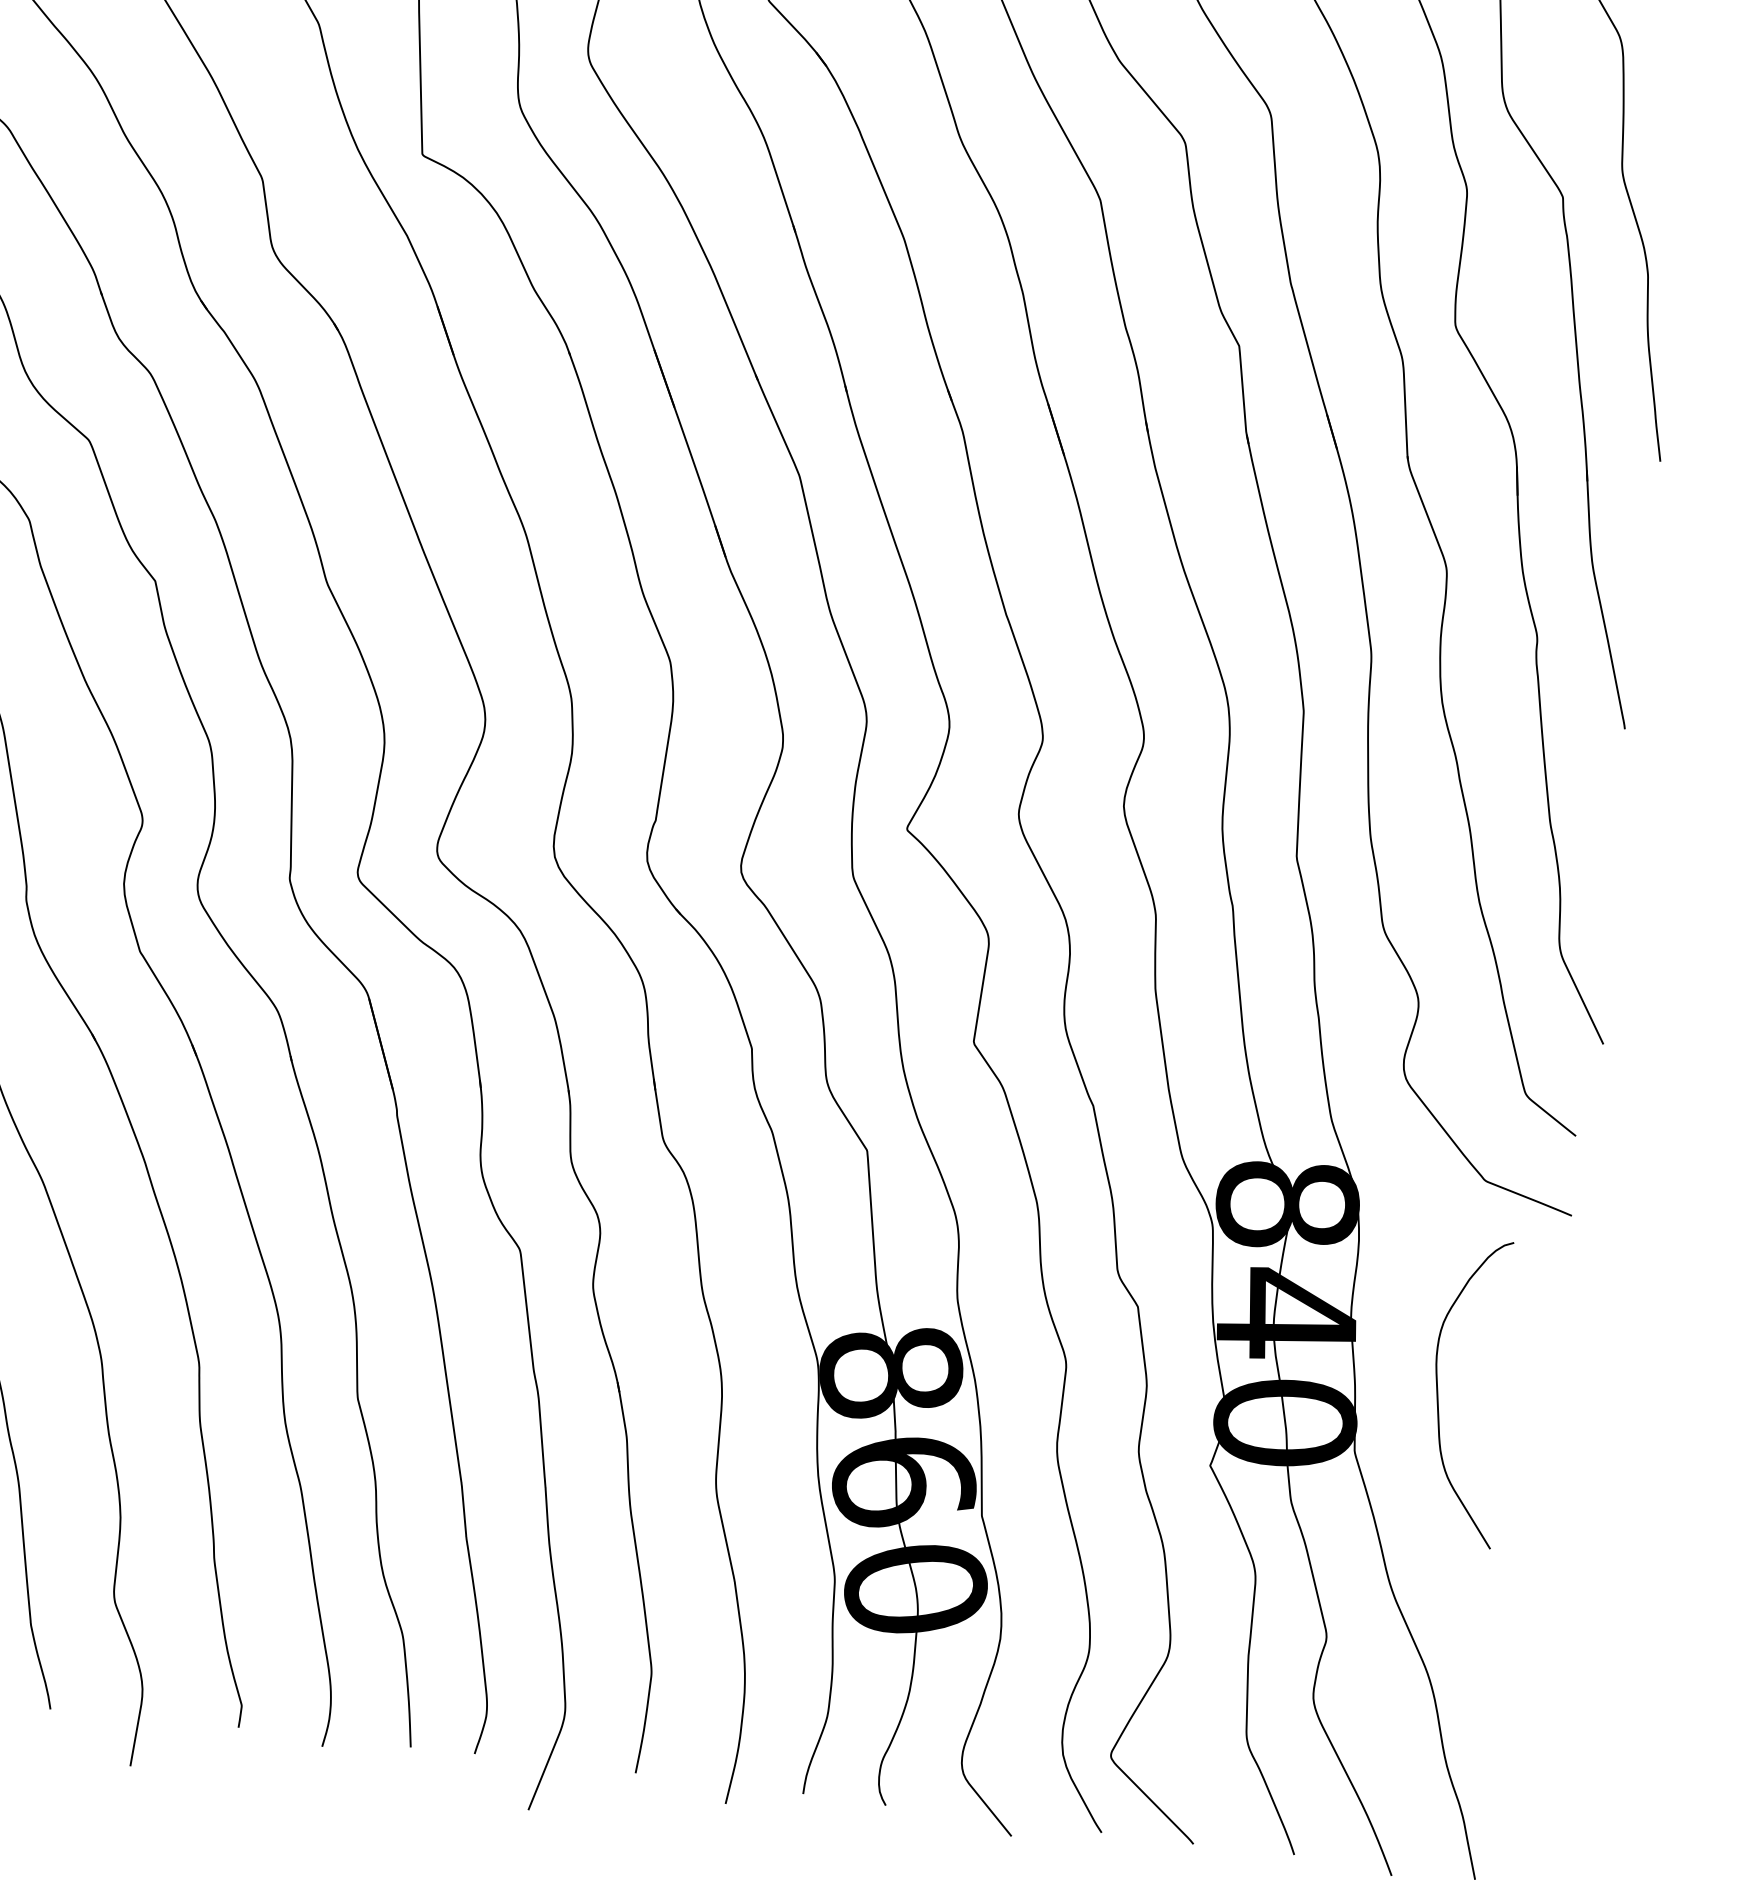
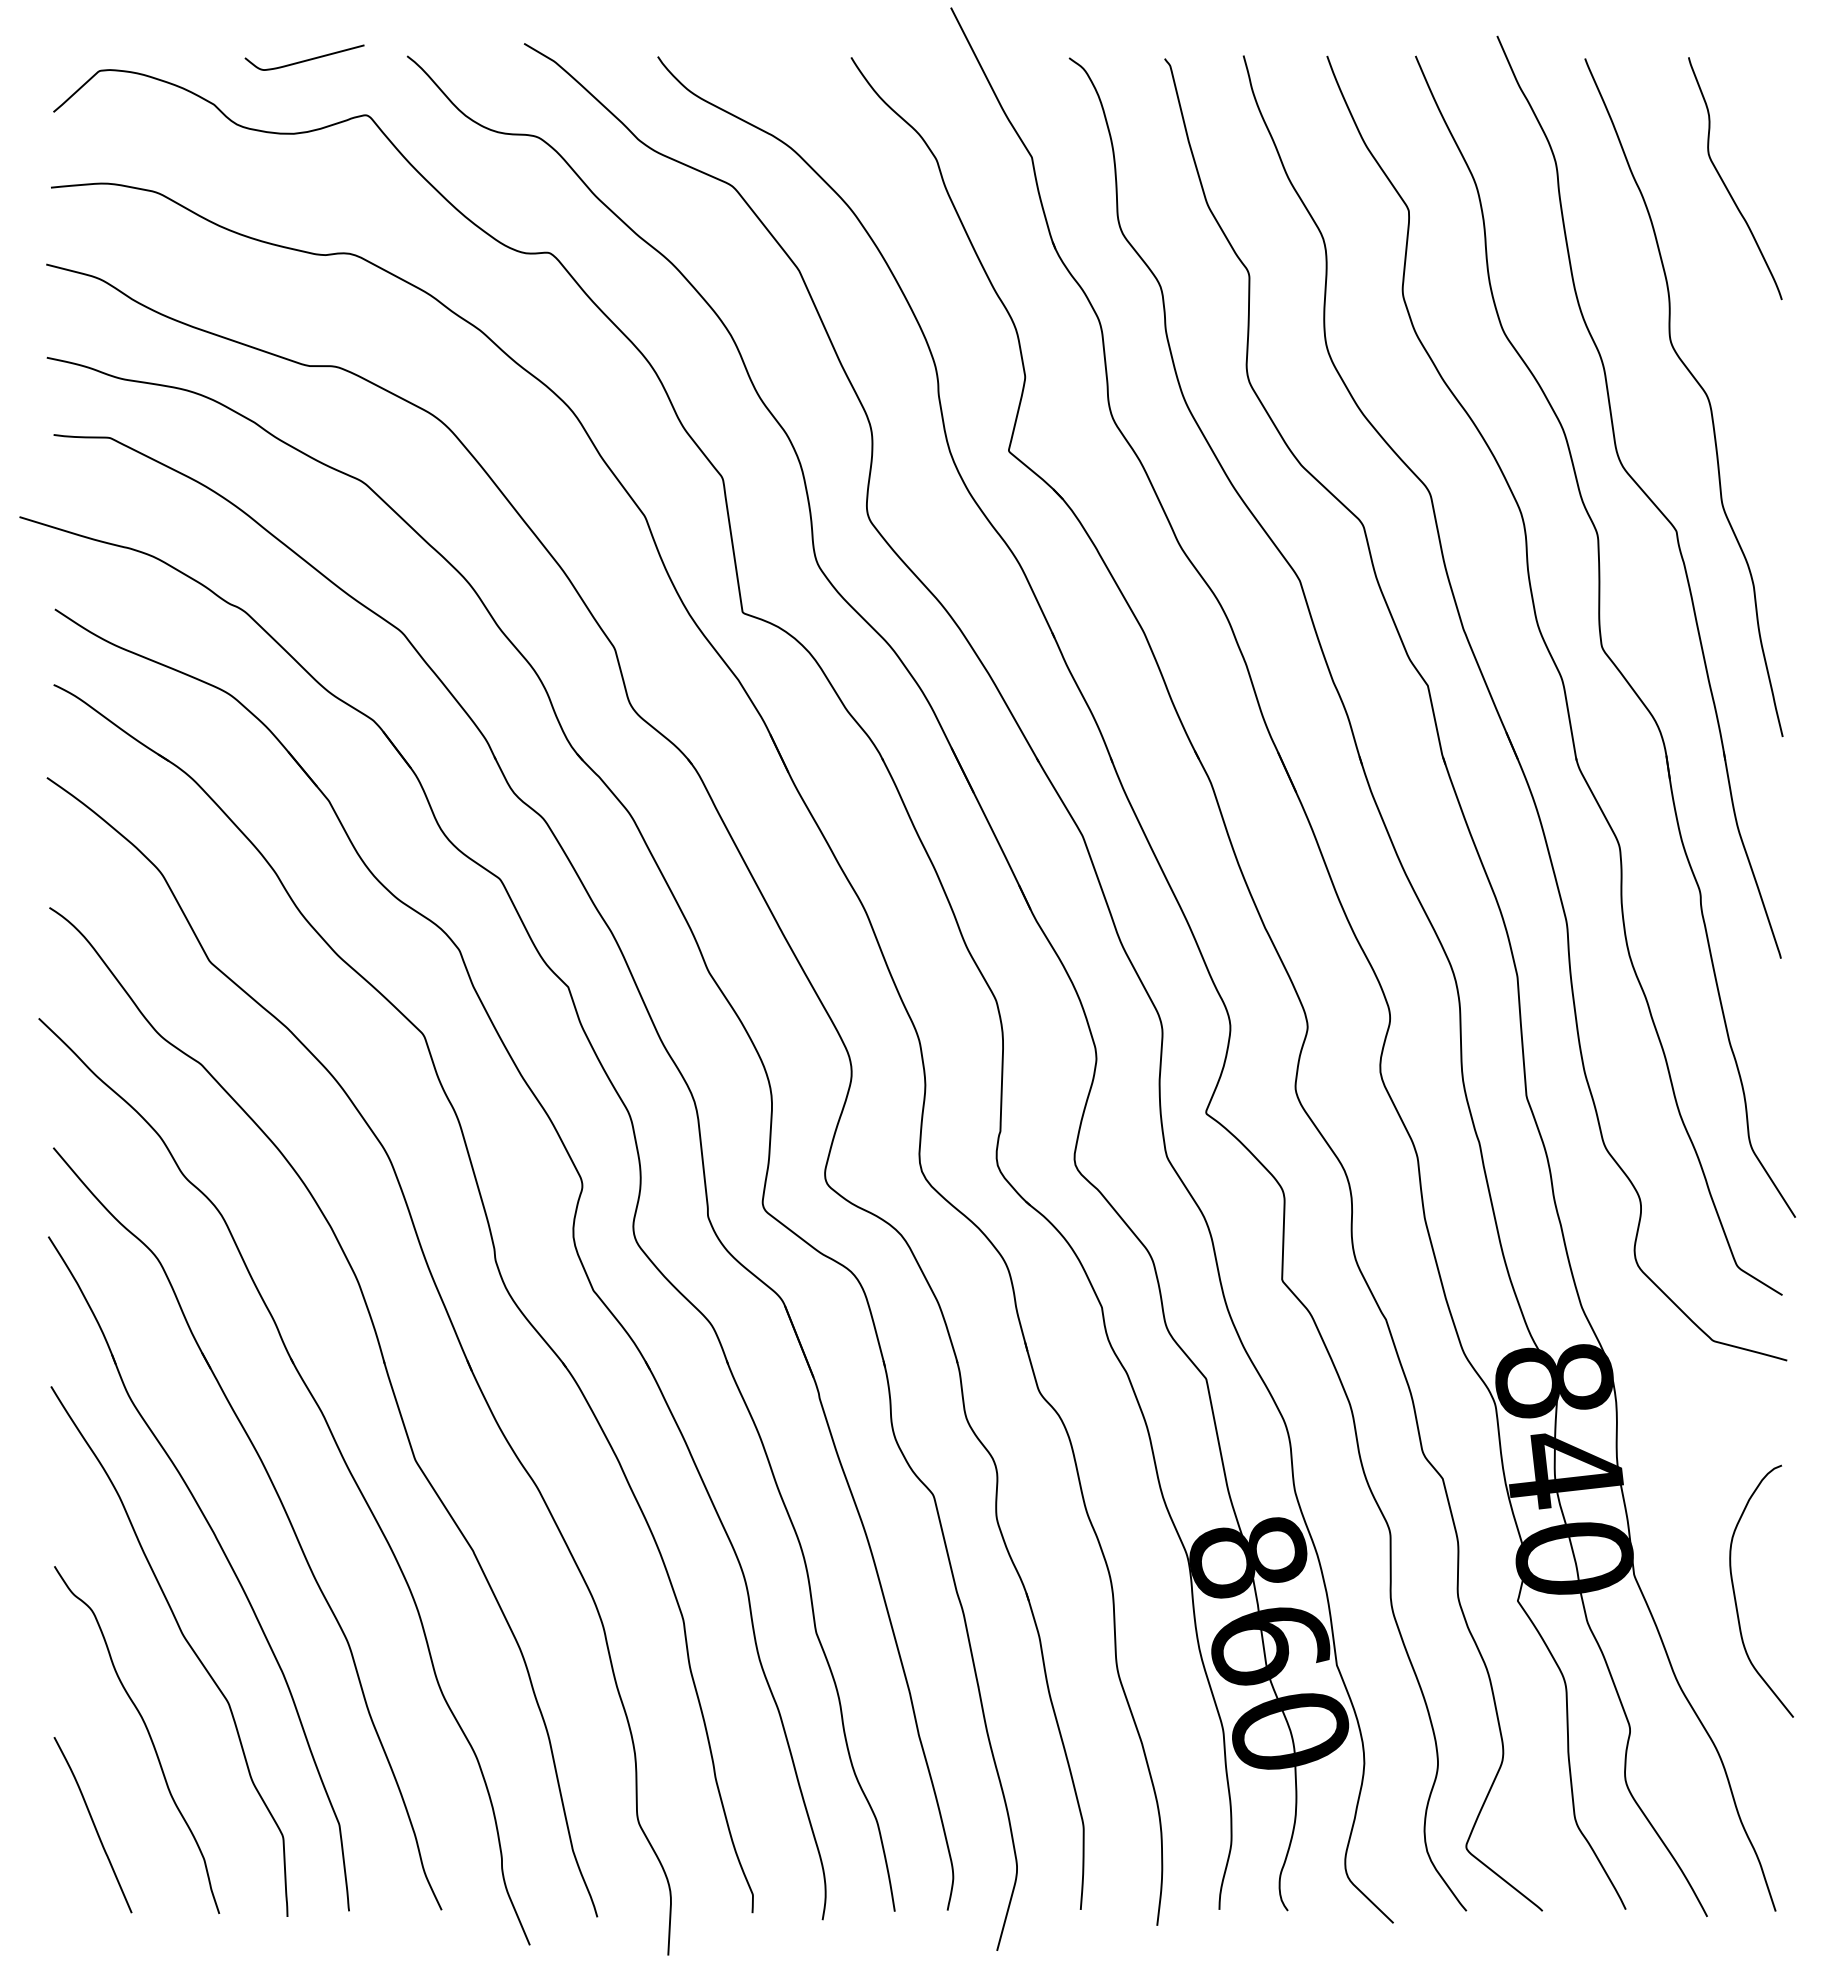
curve: (1438, 1390) -> (1735, 1593), moved

